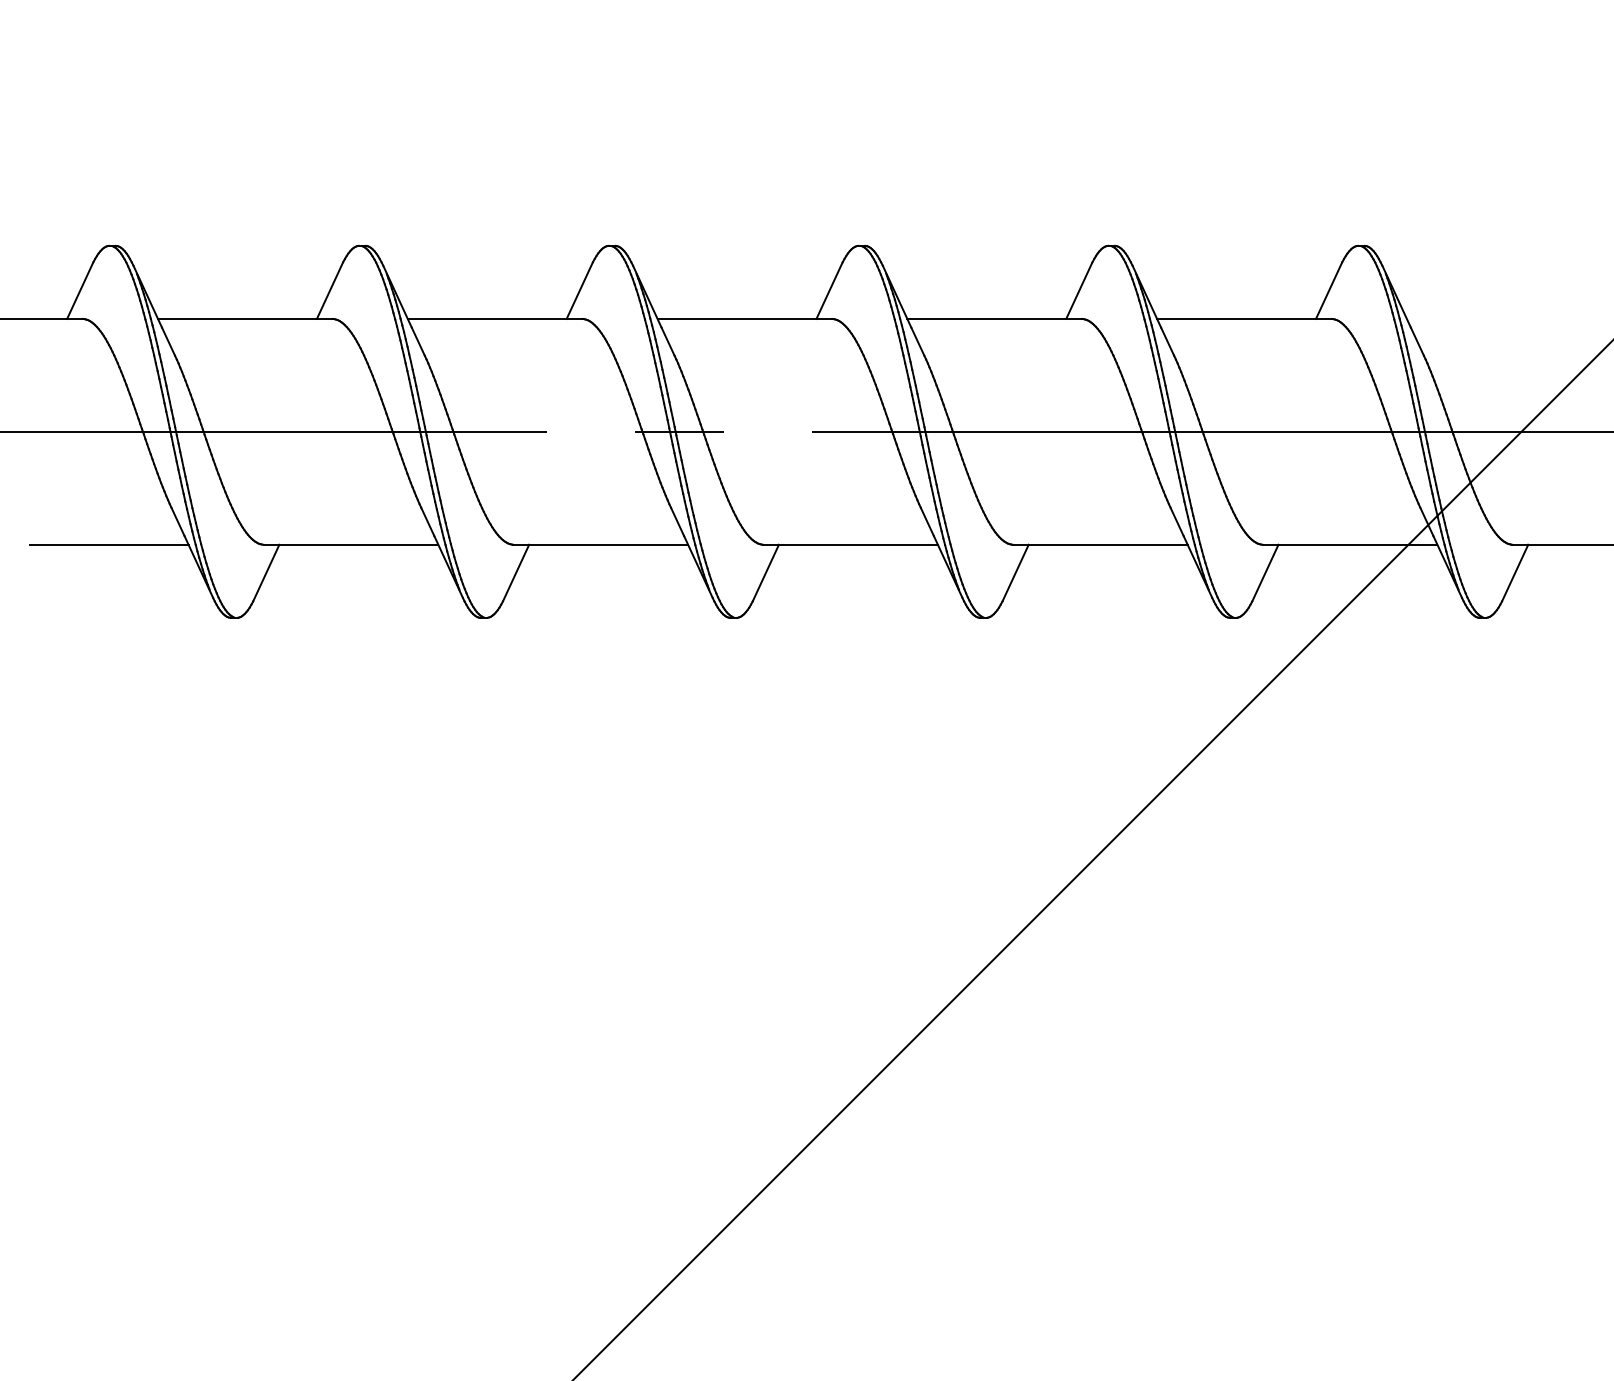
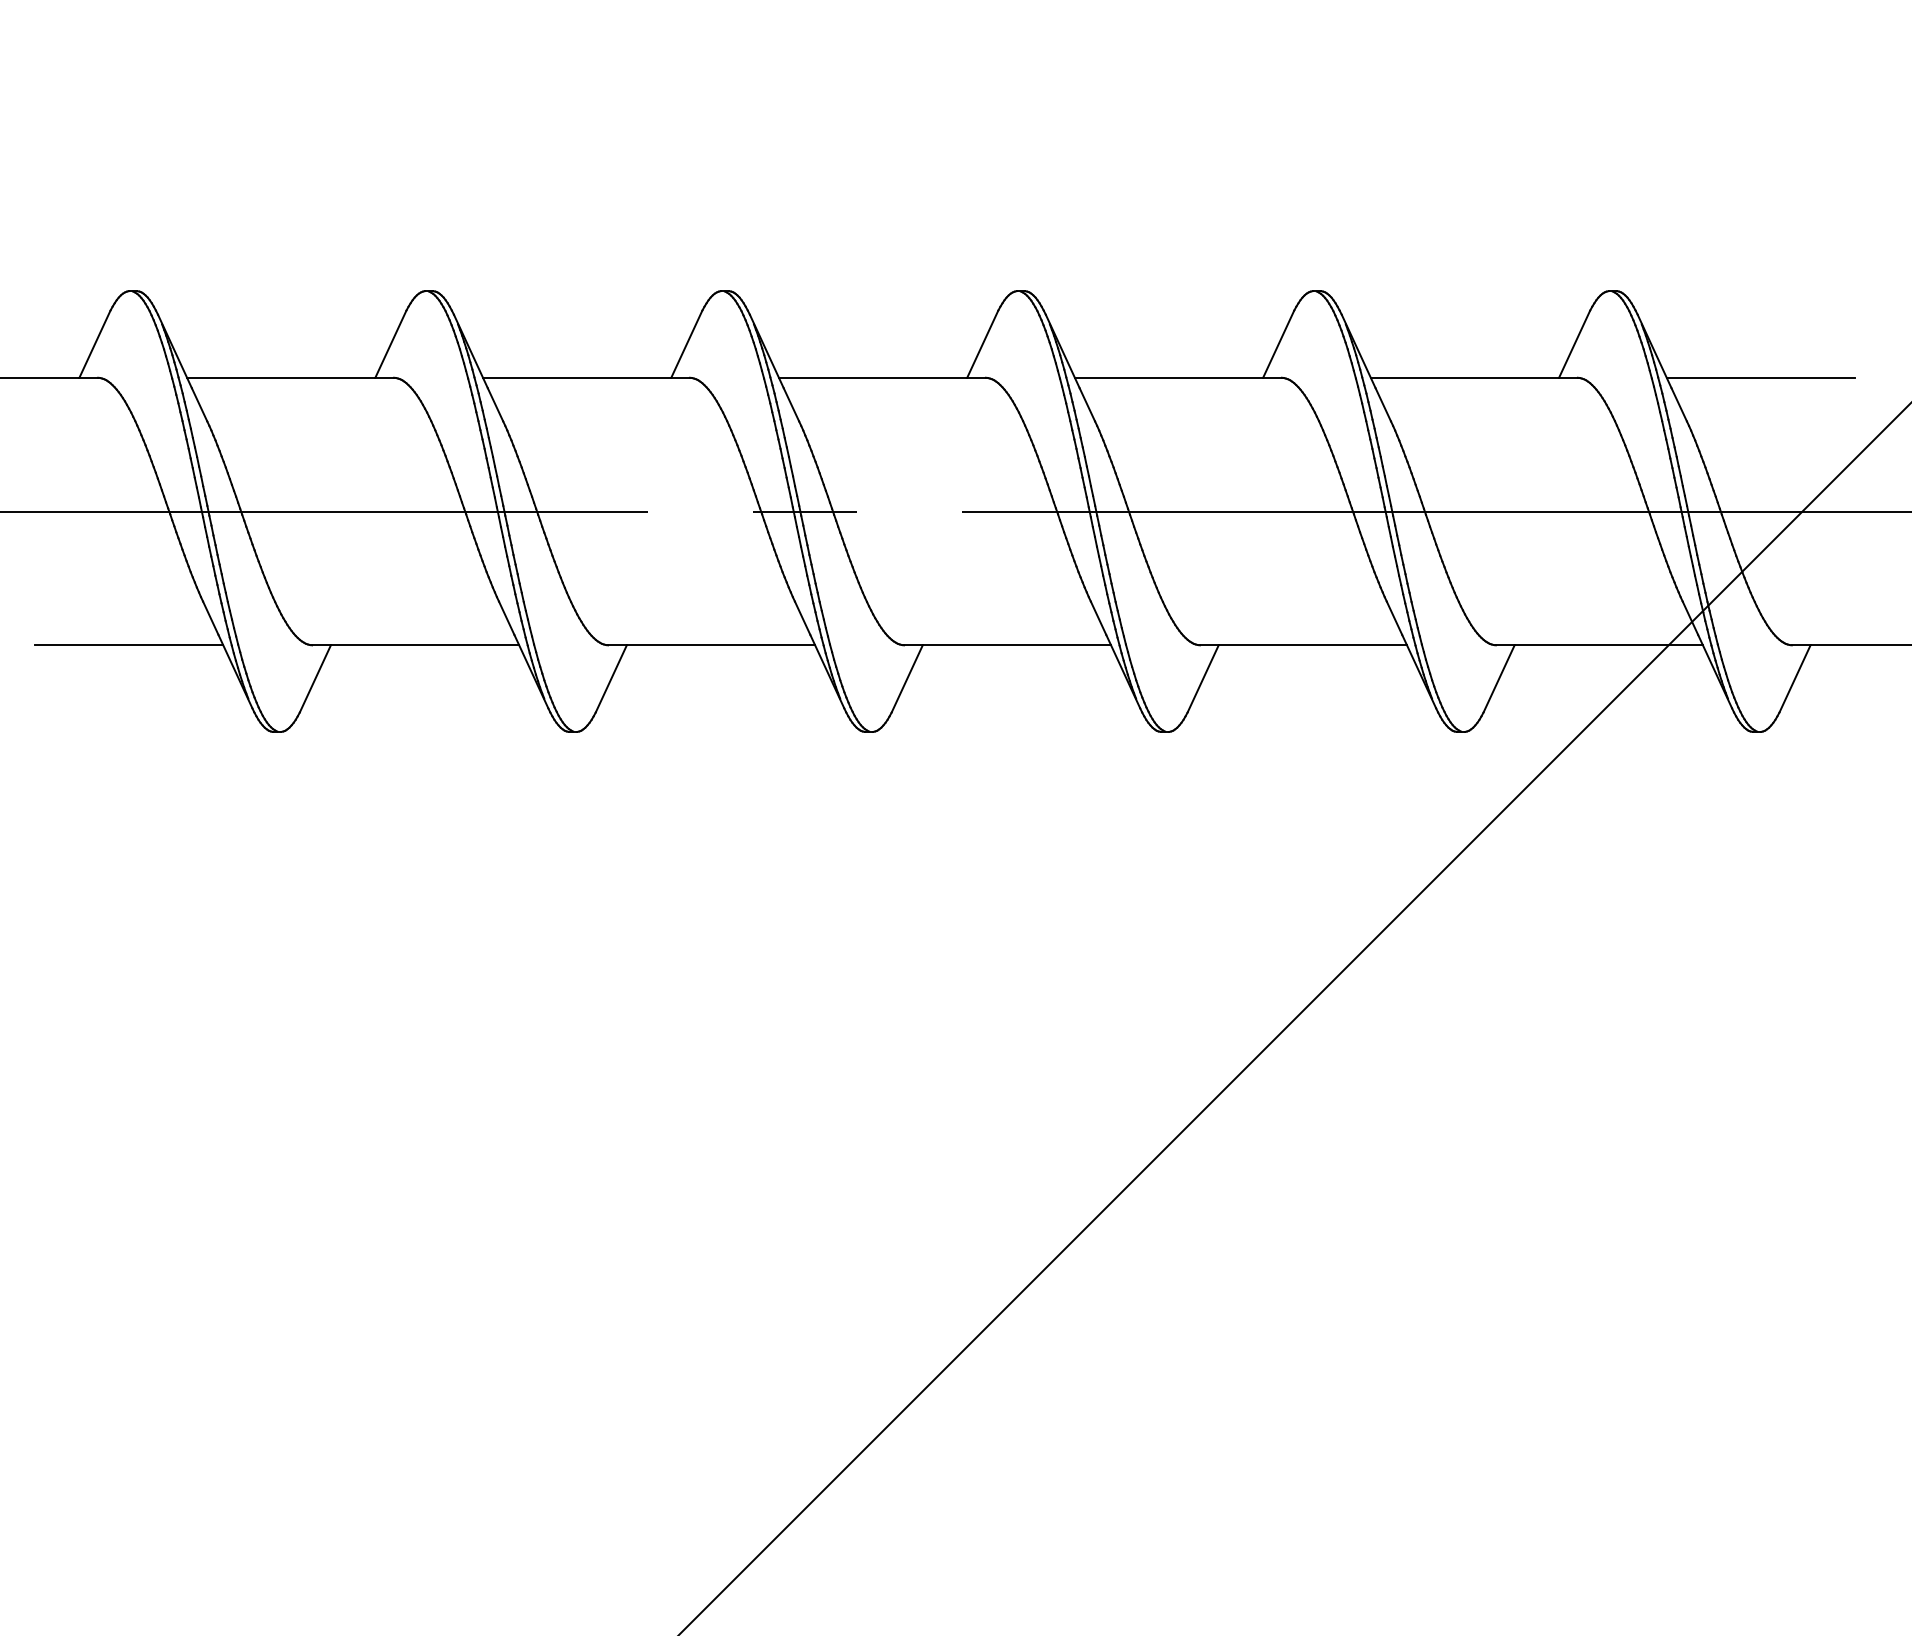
line: (1485, 318) -> (1759, 377), added

